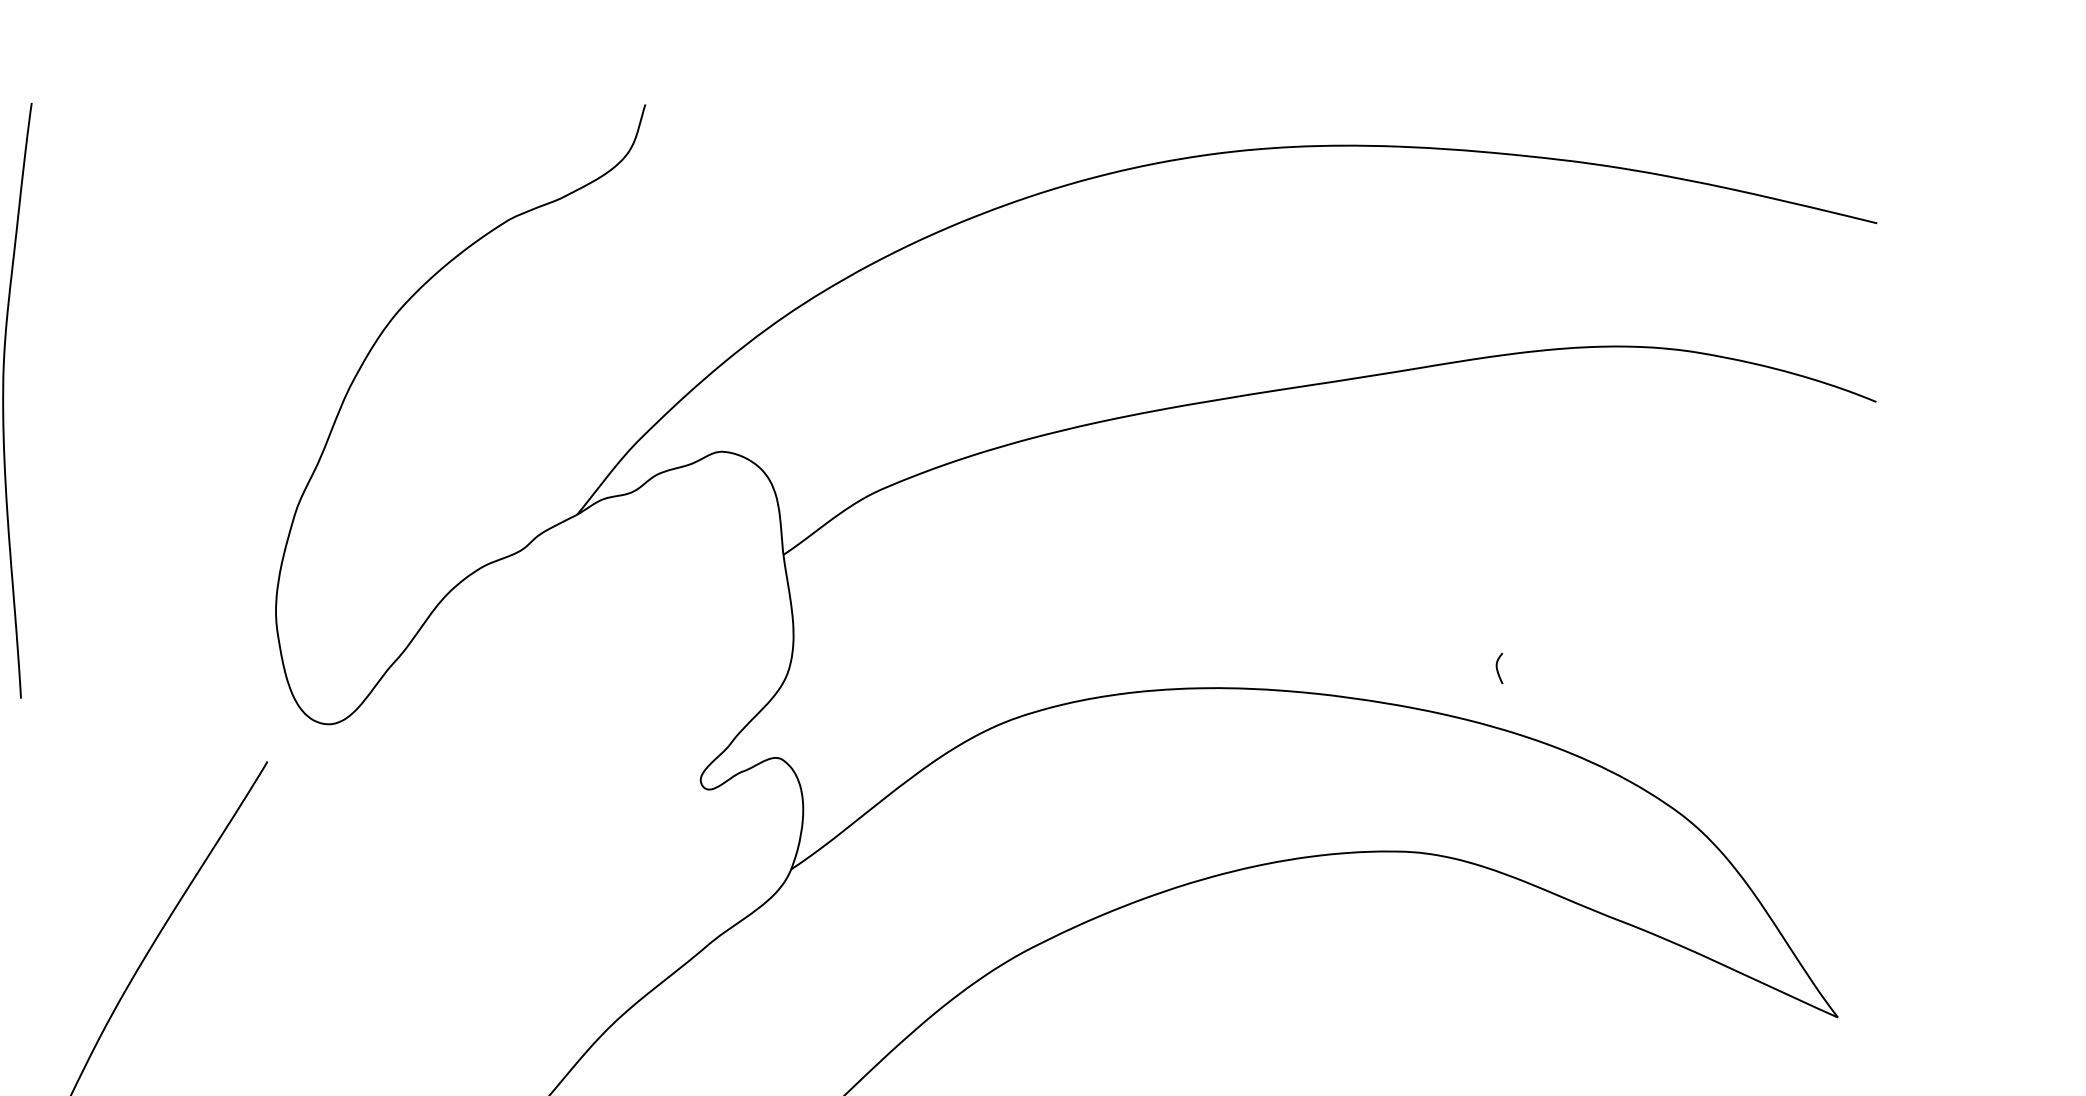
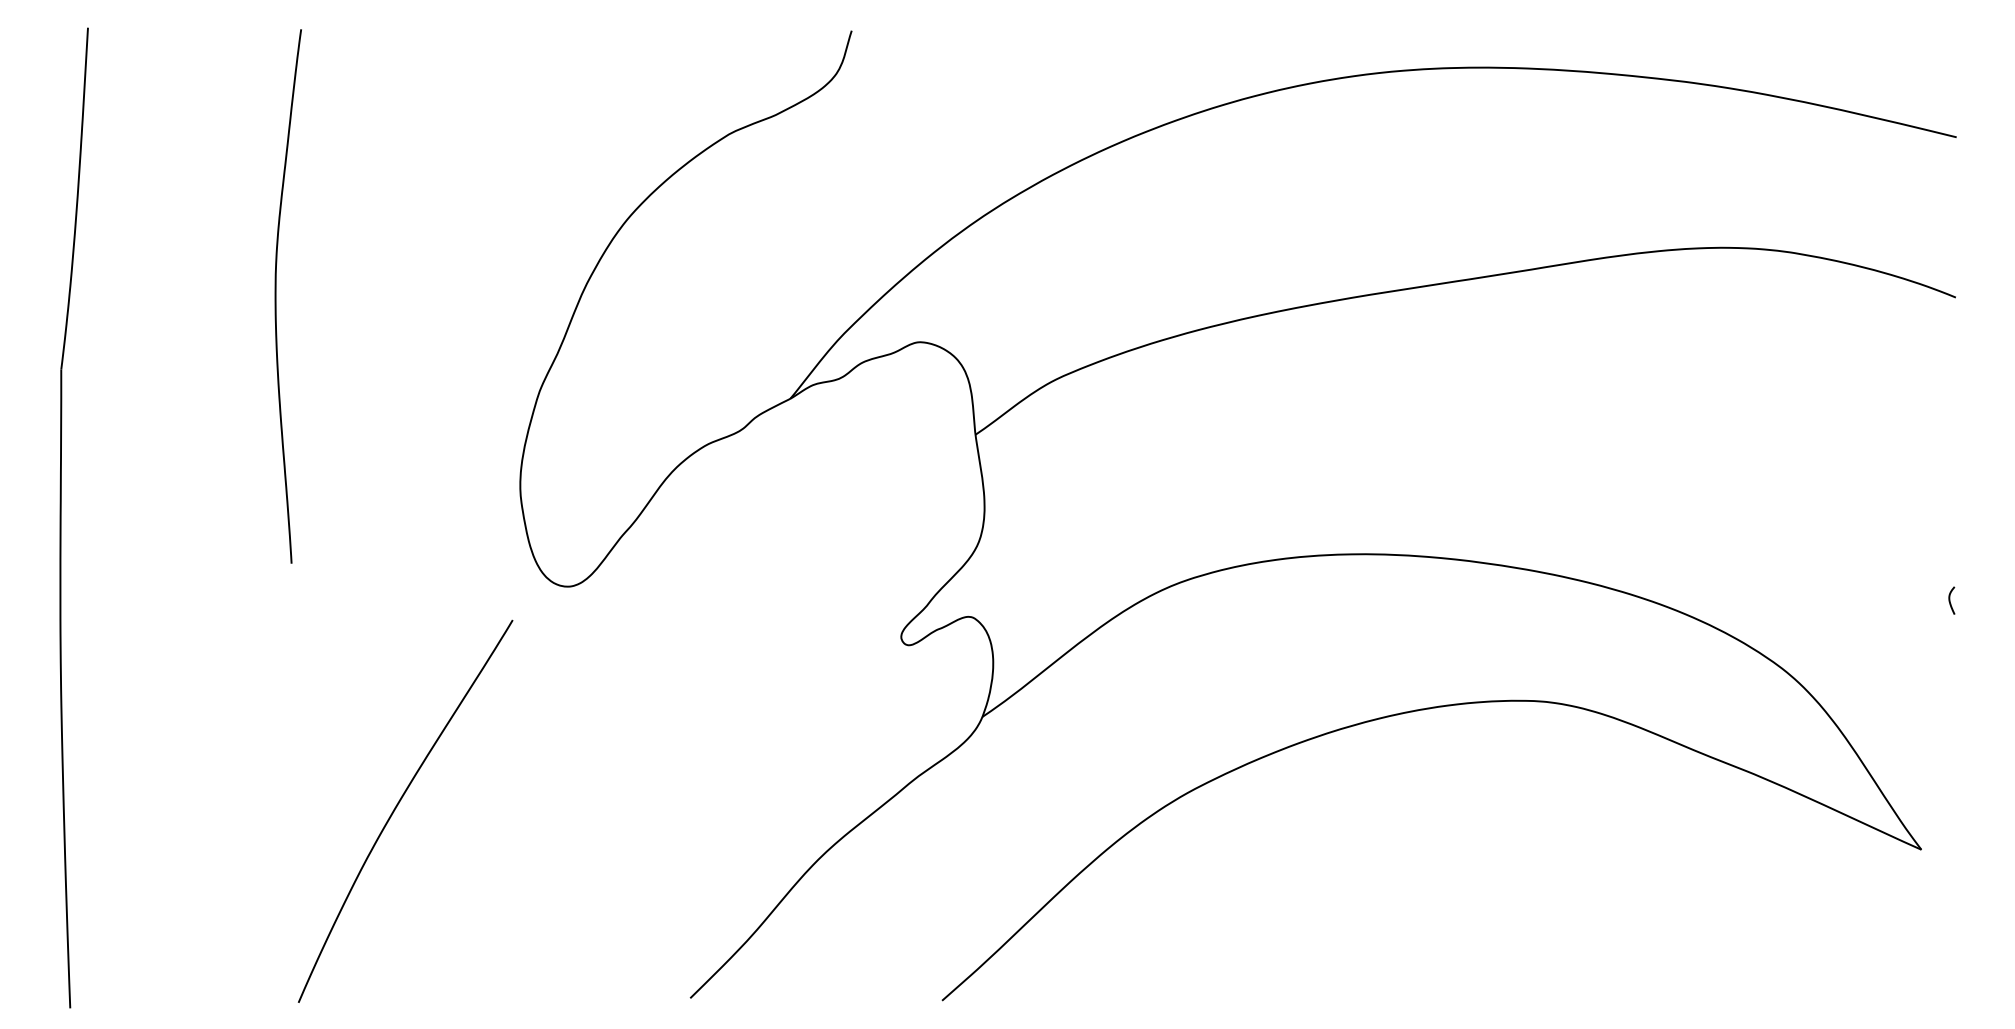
curve: (1498, 668) -> (1950, 600), moved

